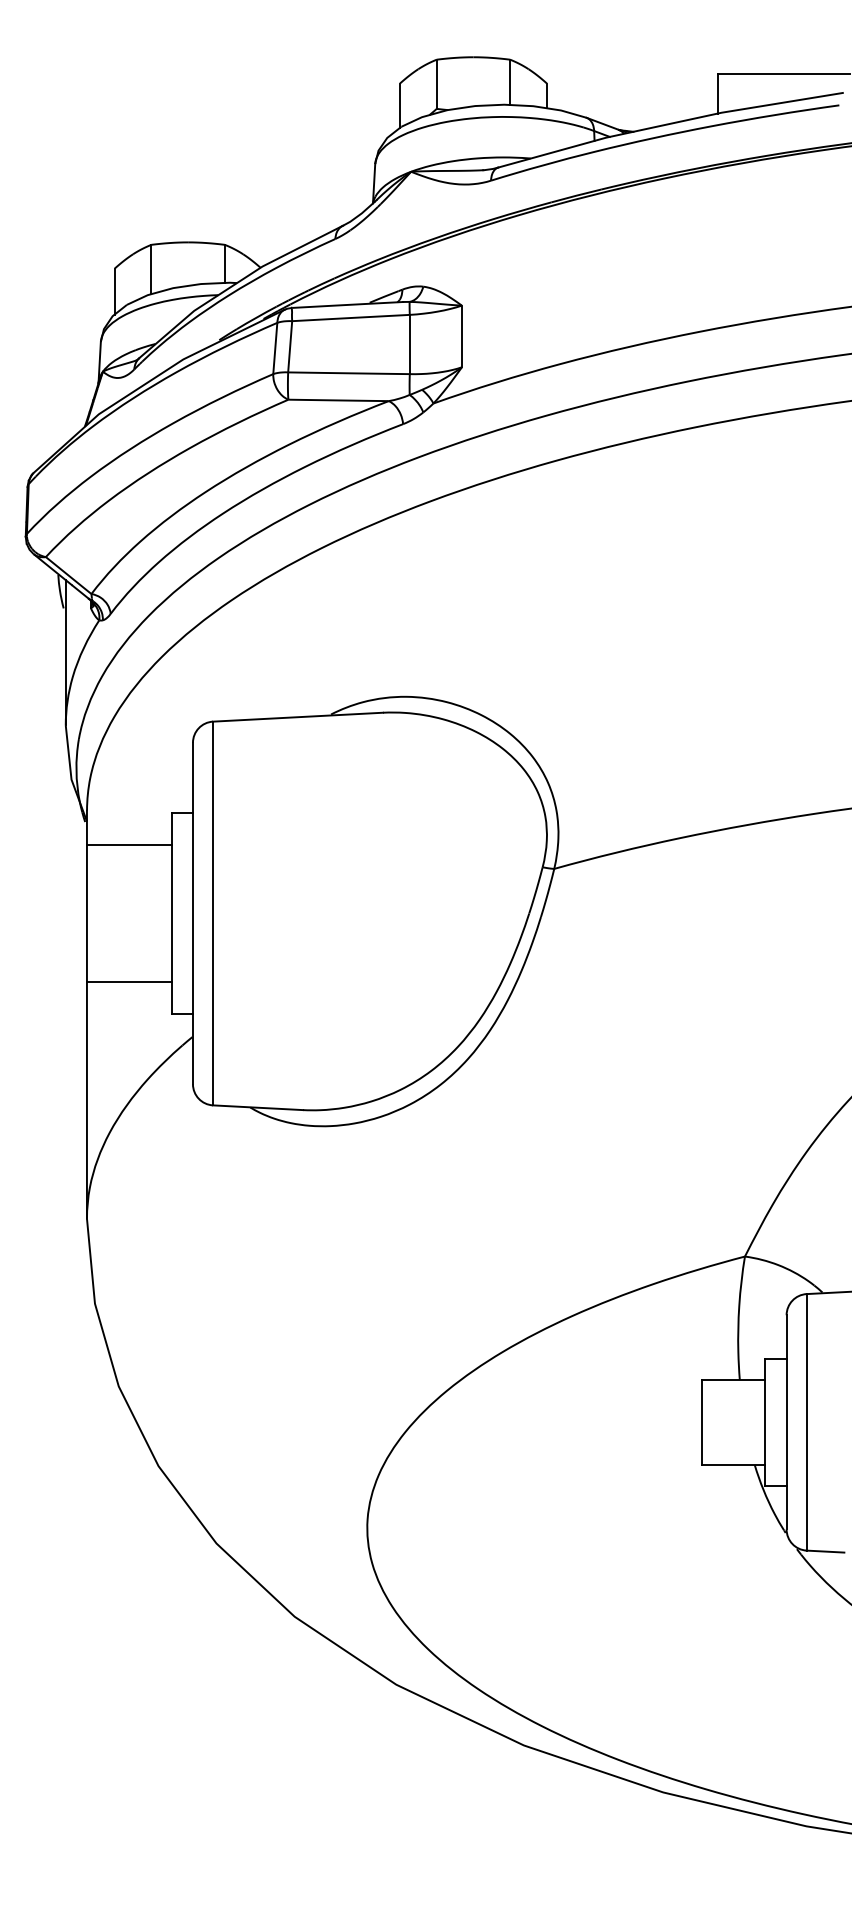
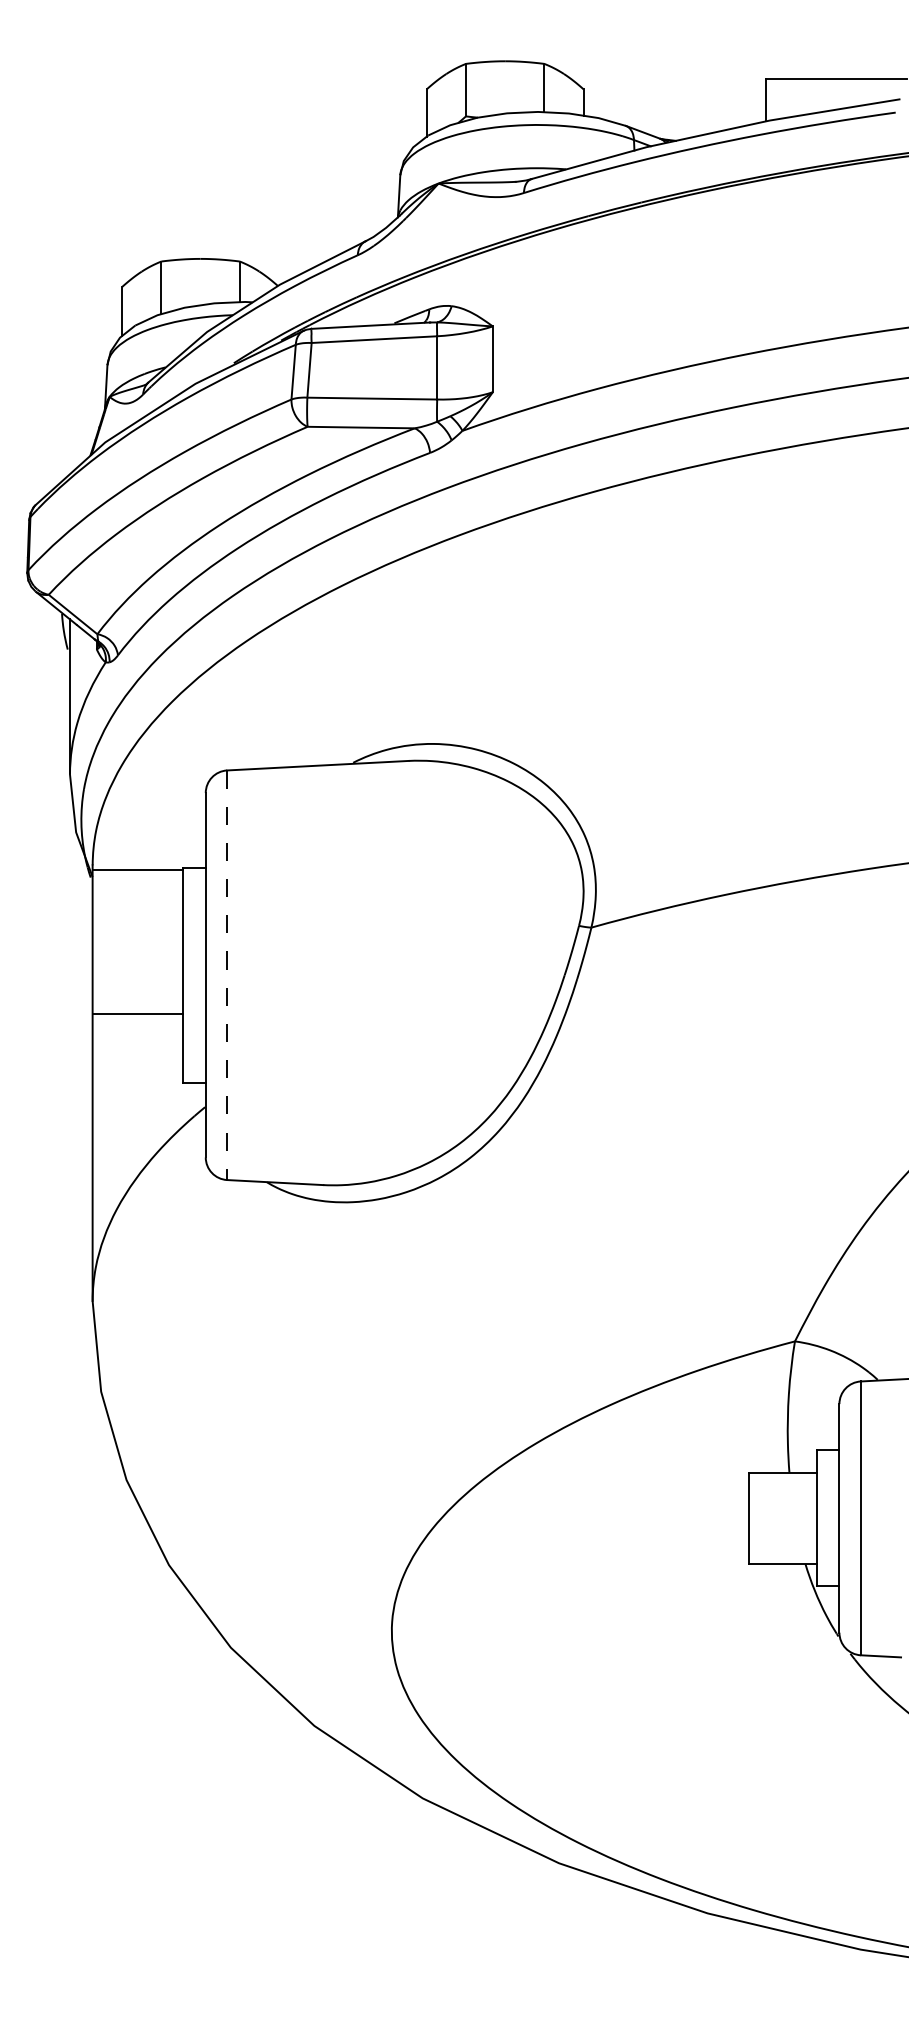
line: (128, 844) -> (136, 869), moved
line: (213, 913) -> (227, 975), solid -> dashed
line: (128, 982) -> (136, 1013), moved

